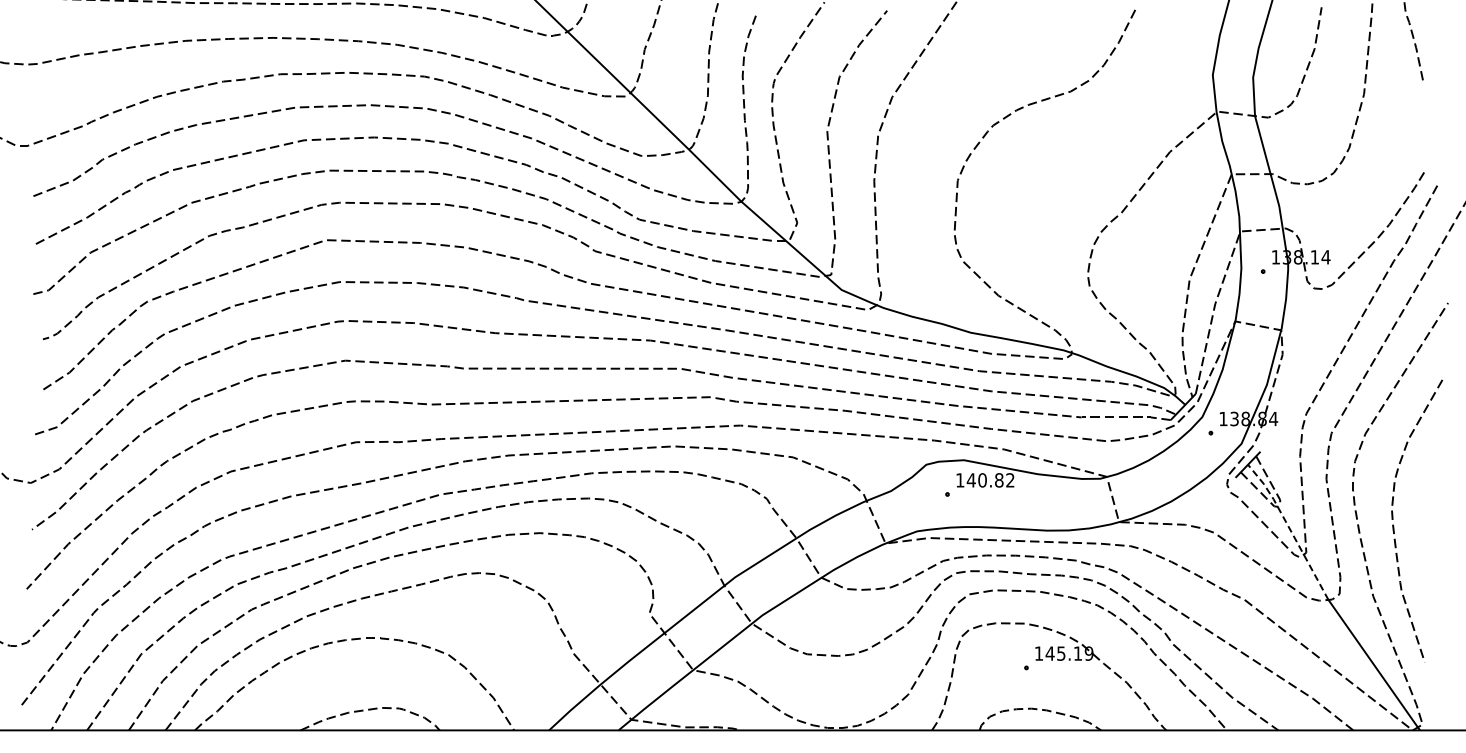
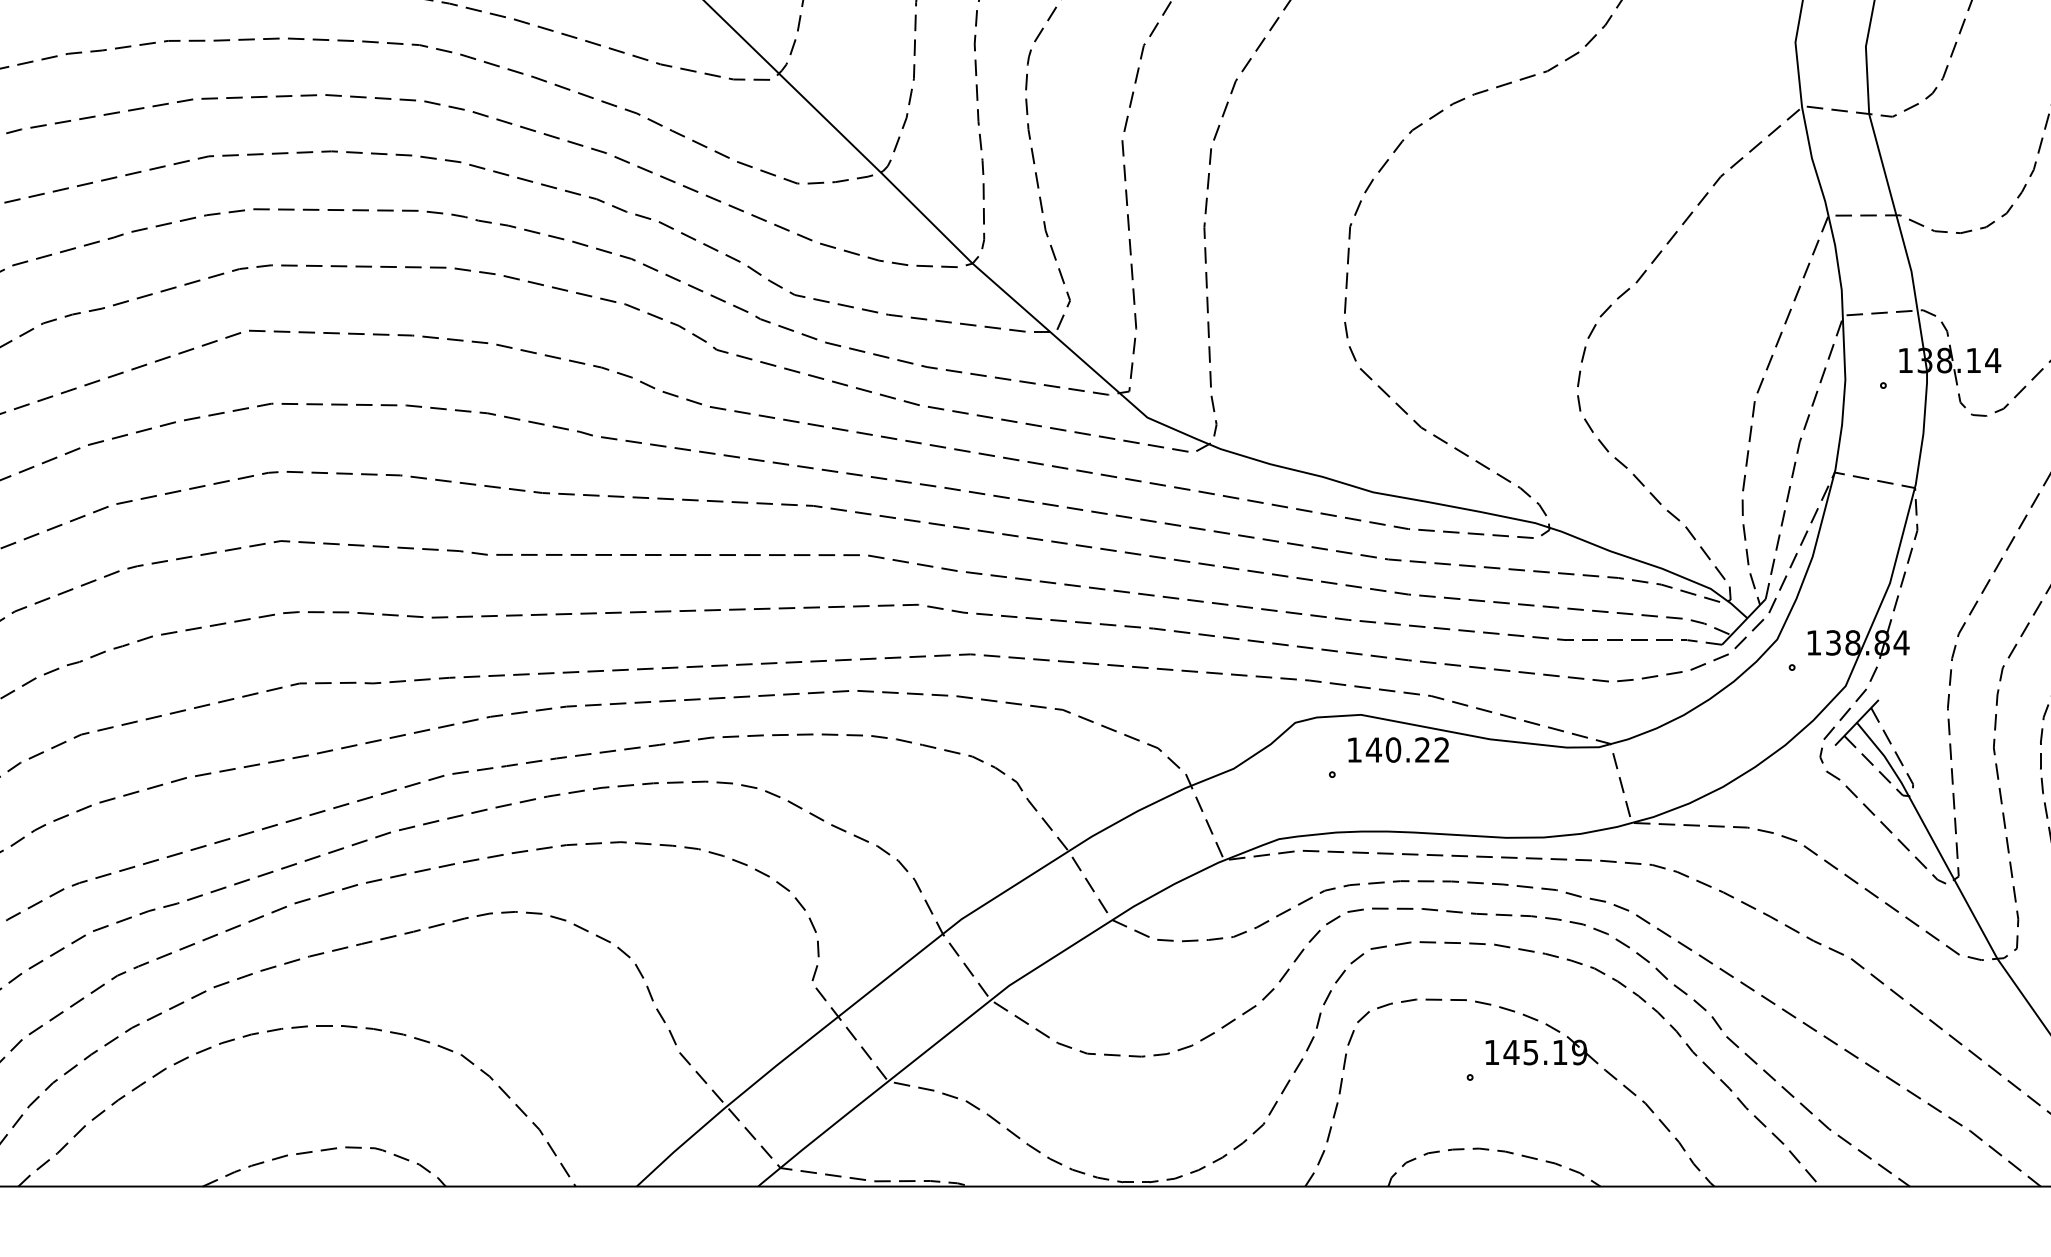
text: (999, 480) -> (1423, 750), 140.82 -> 140.22
line: (1289, 529) -> (1929, 835), dashed -> solid

